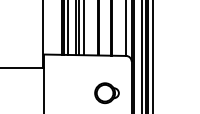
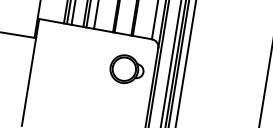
part: (106, 93) -> (126, 69), moved

